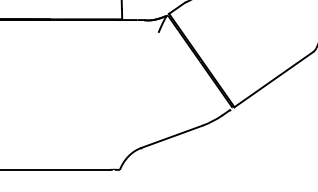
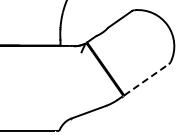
line: (273, 79) -> (146, 79), solid -> dashed

